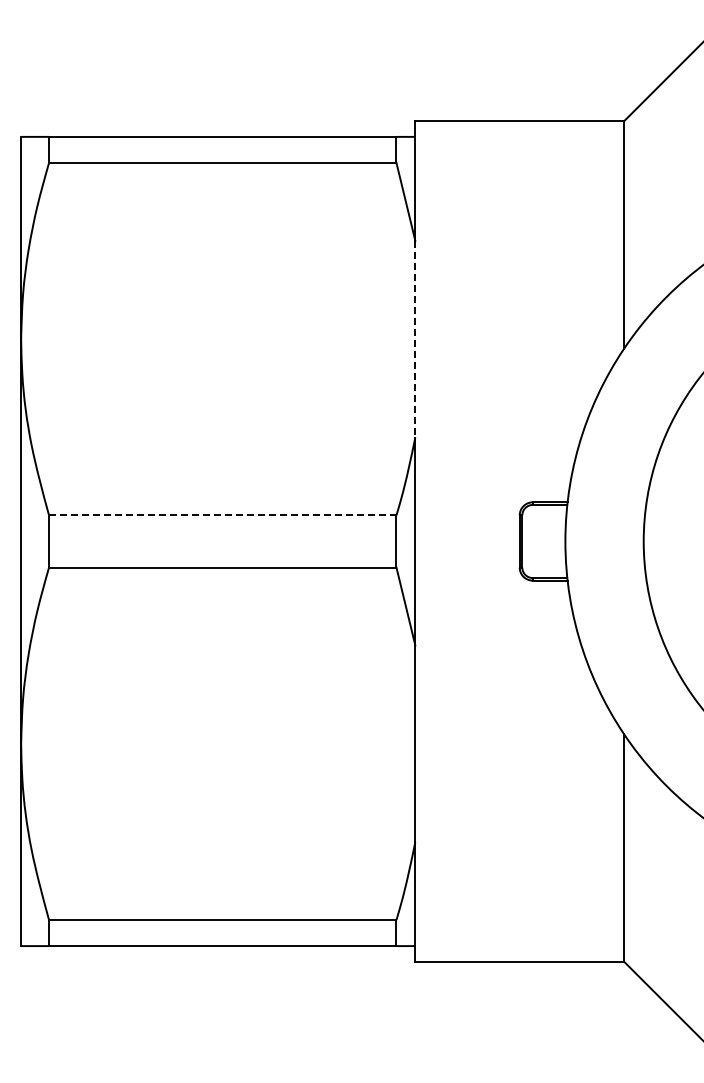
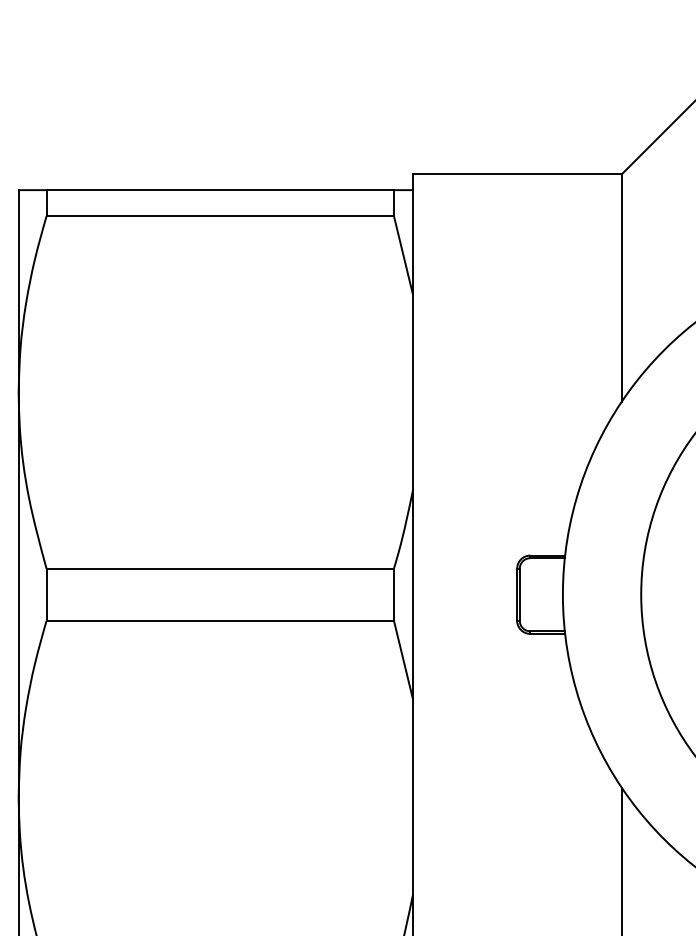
line: (415, 339) -> (413, 392), dashed -> solid
line: (222, 515) -> (220, 568), dashed -> solid

